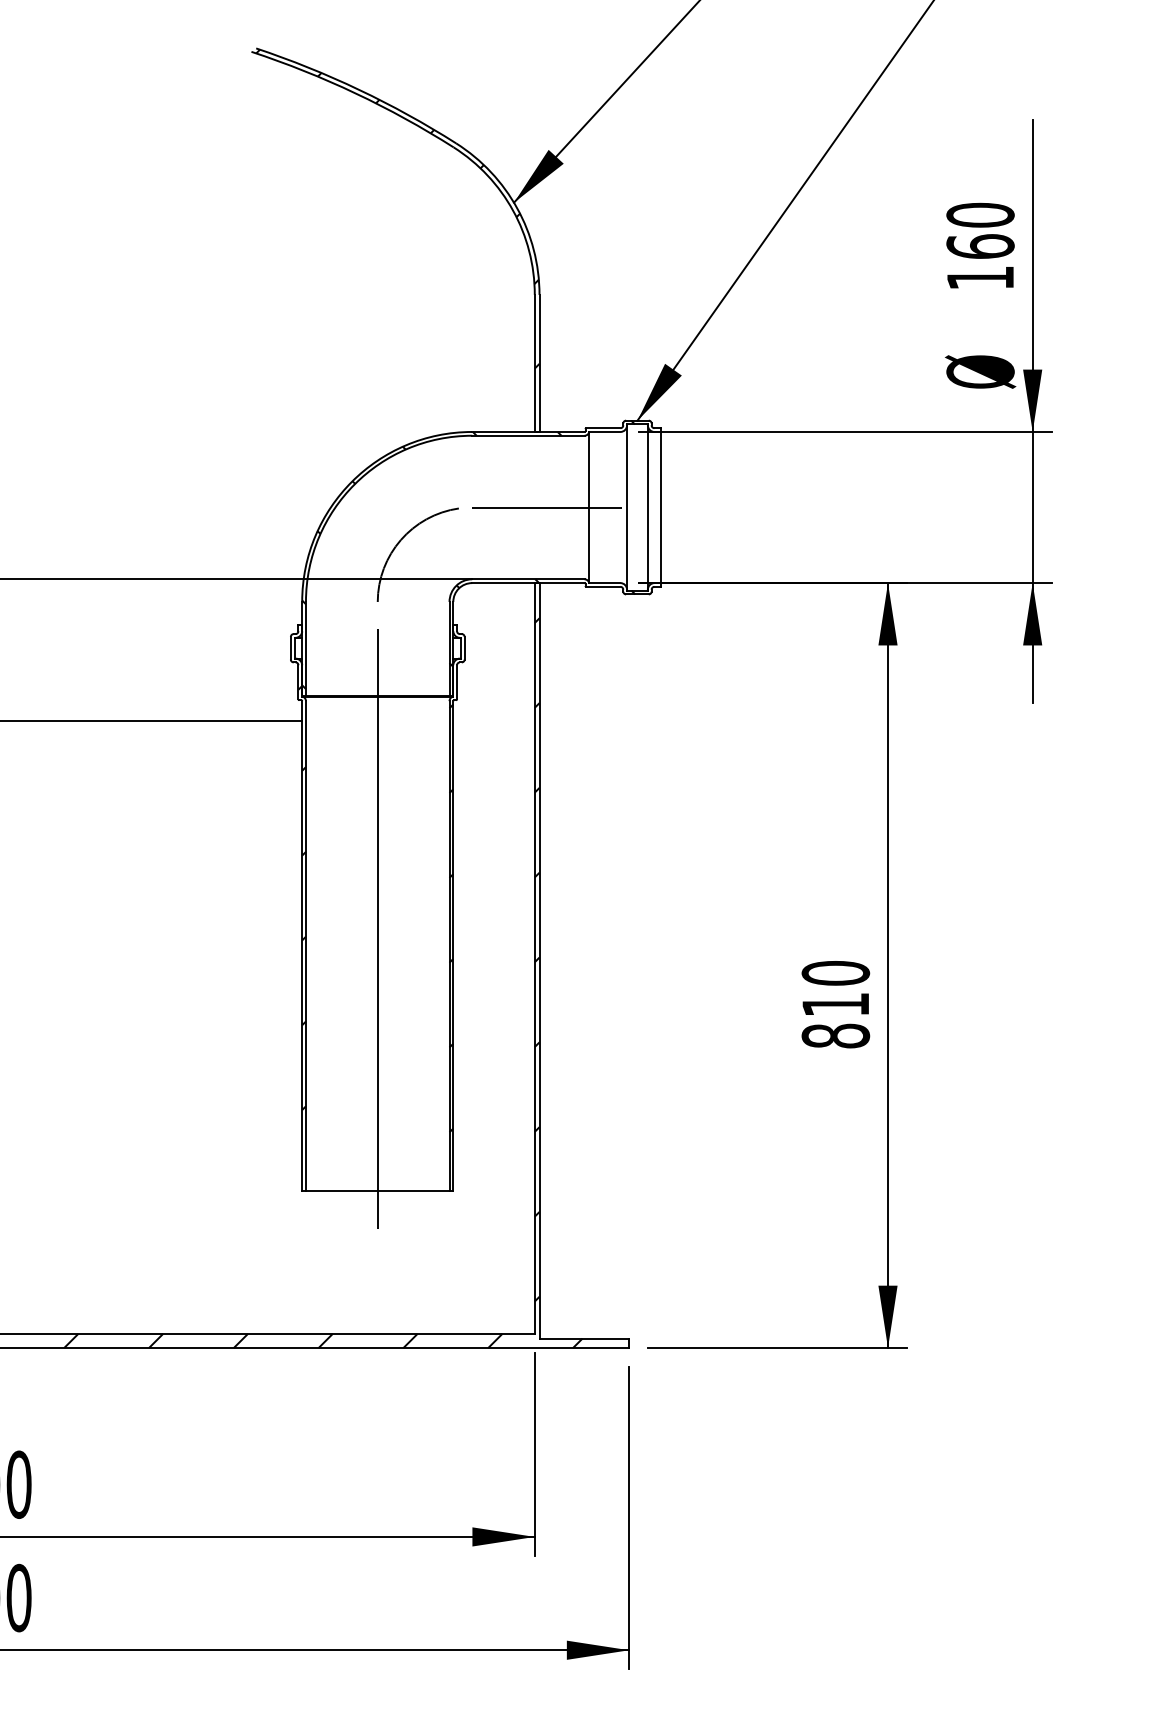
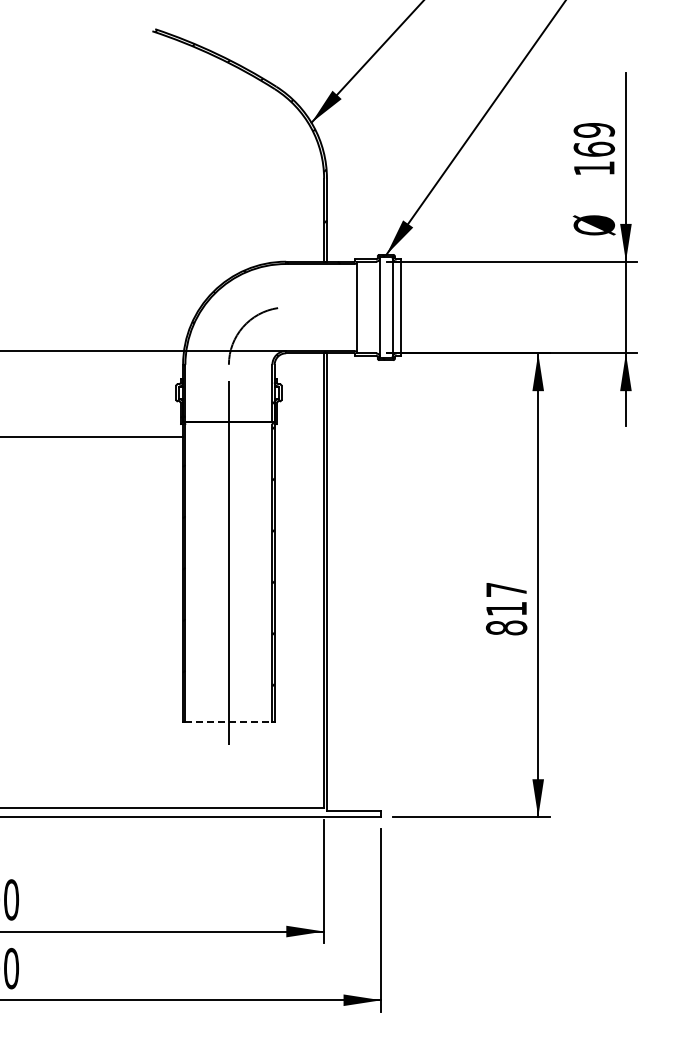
text: (980, 213) -> (594, 129), 160 -> 169
line: (546, 507) -> (331, 307), removed
text: (835, 972) -> (506, 589), 810 -> 817
hatch: (322, 982) -> (195, 595), removed
line: (377, 1192) -> (228, 722), solid -> dashed

